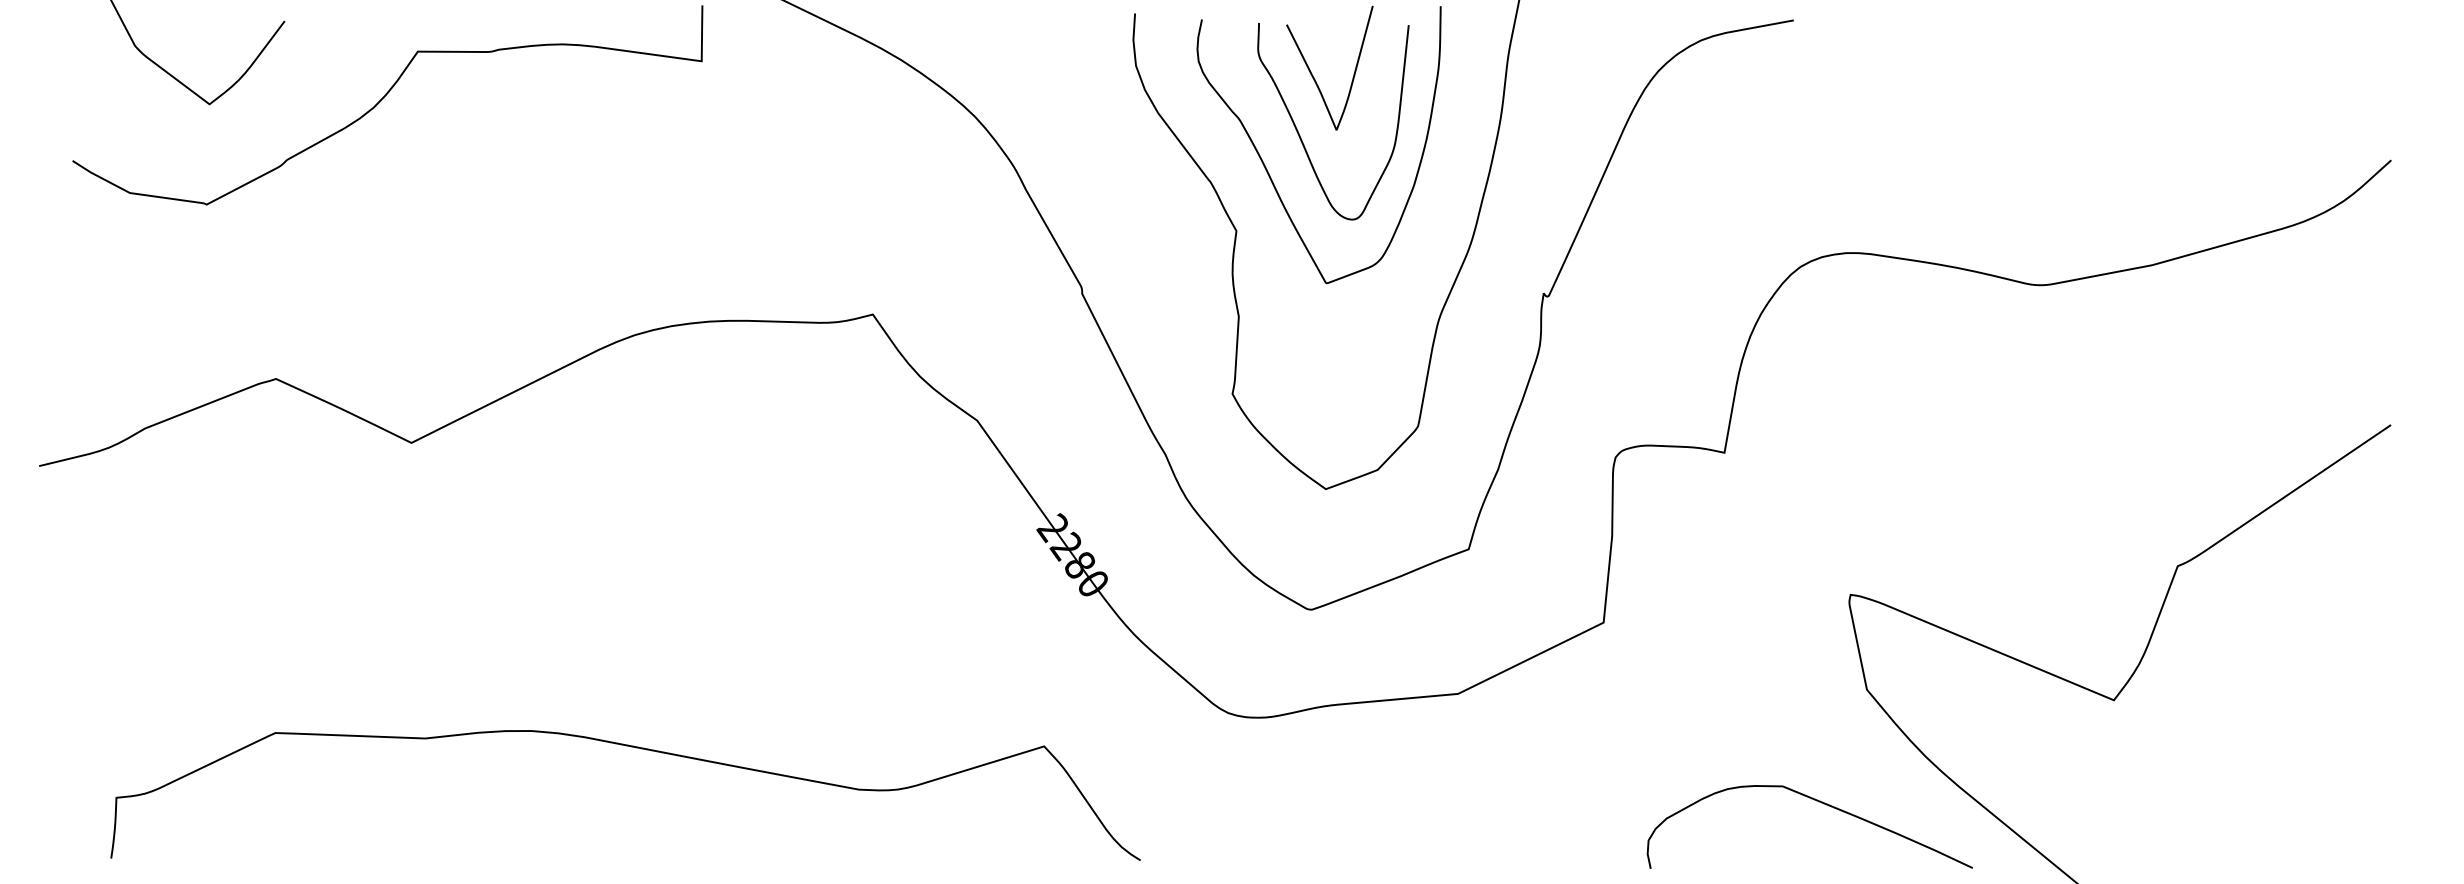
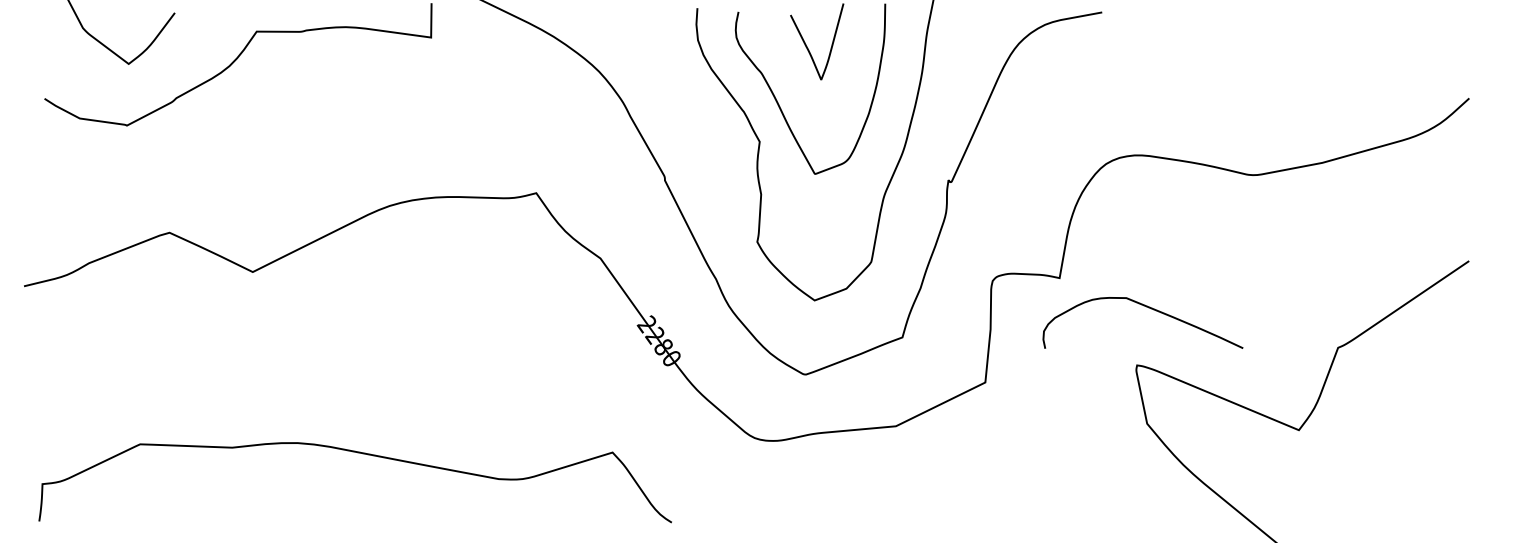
curve: (1299, 131) -> (798, 80), removed
curve: (637, 749) -> (362, 454), moved
curve: (1818, 803) -> (1148, 308), moved

